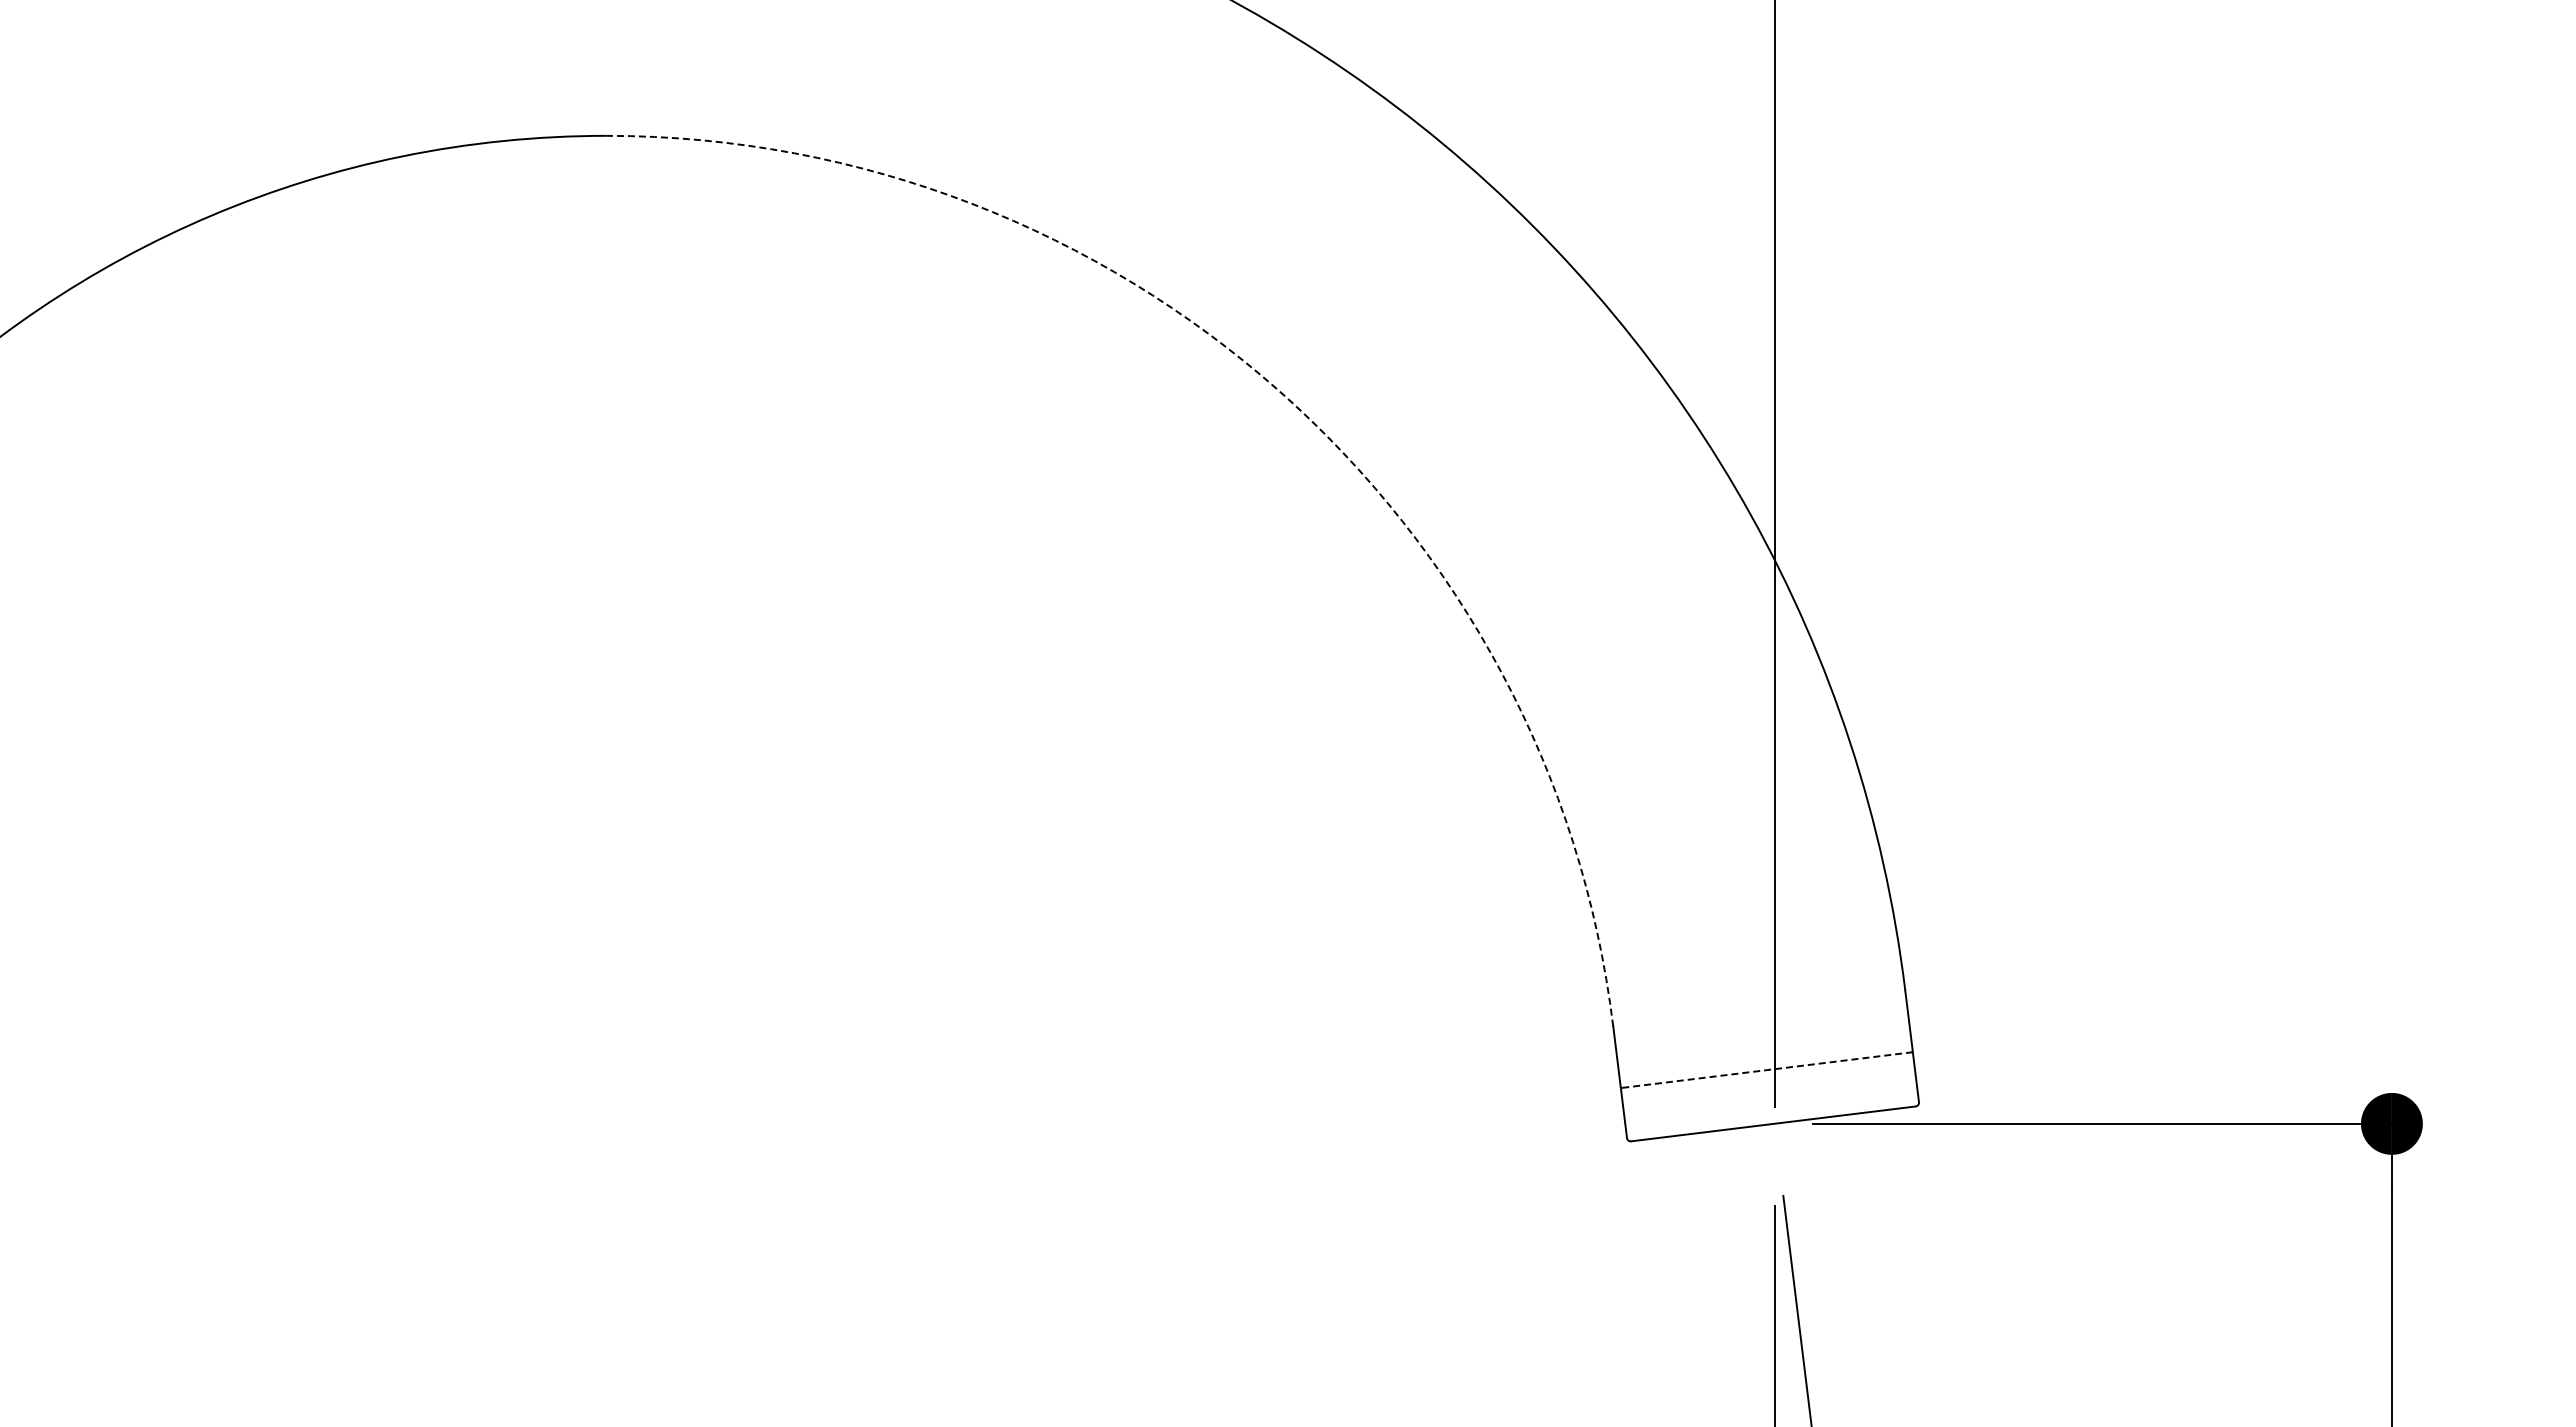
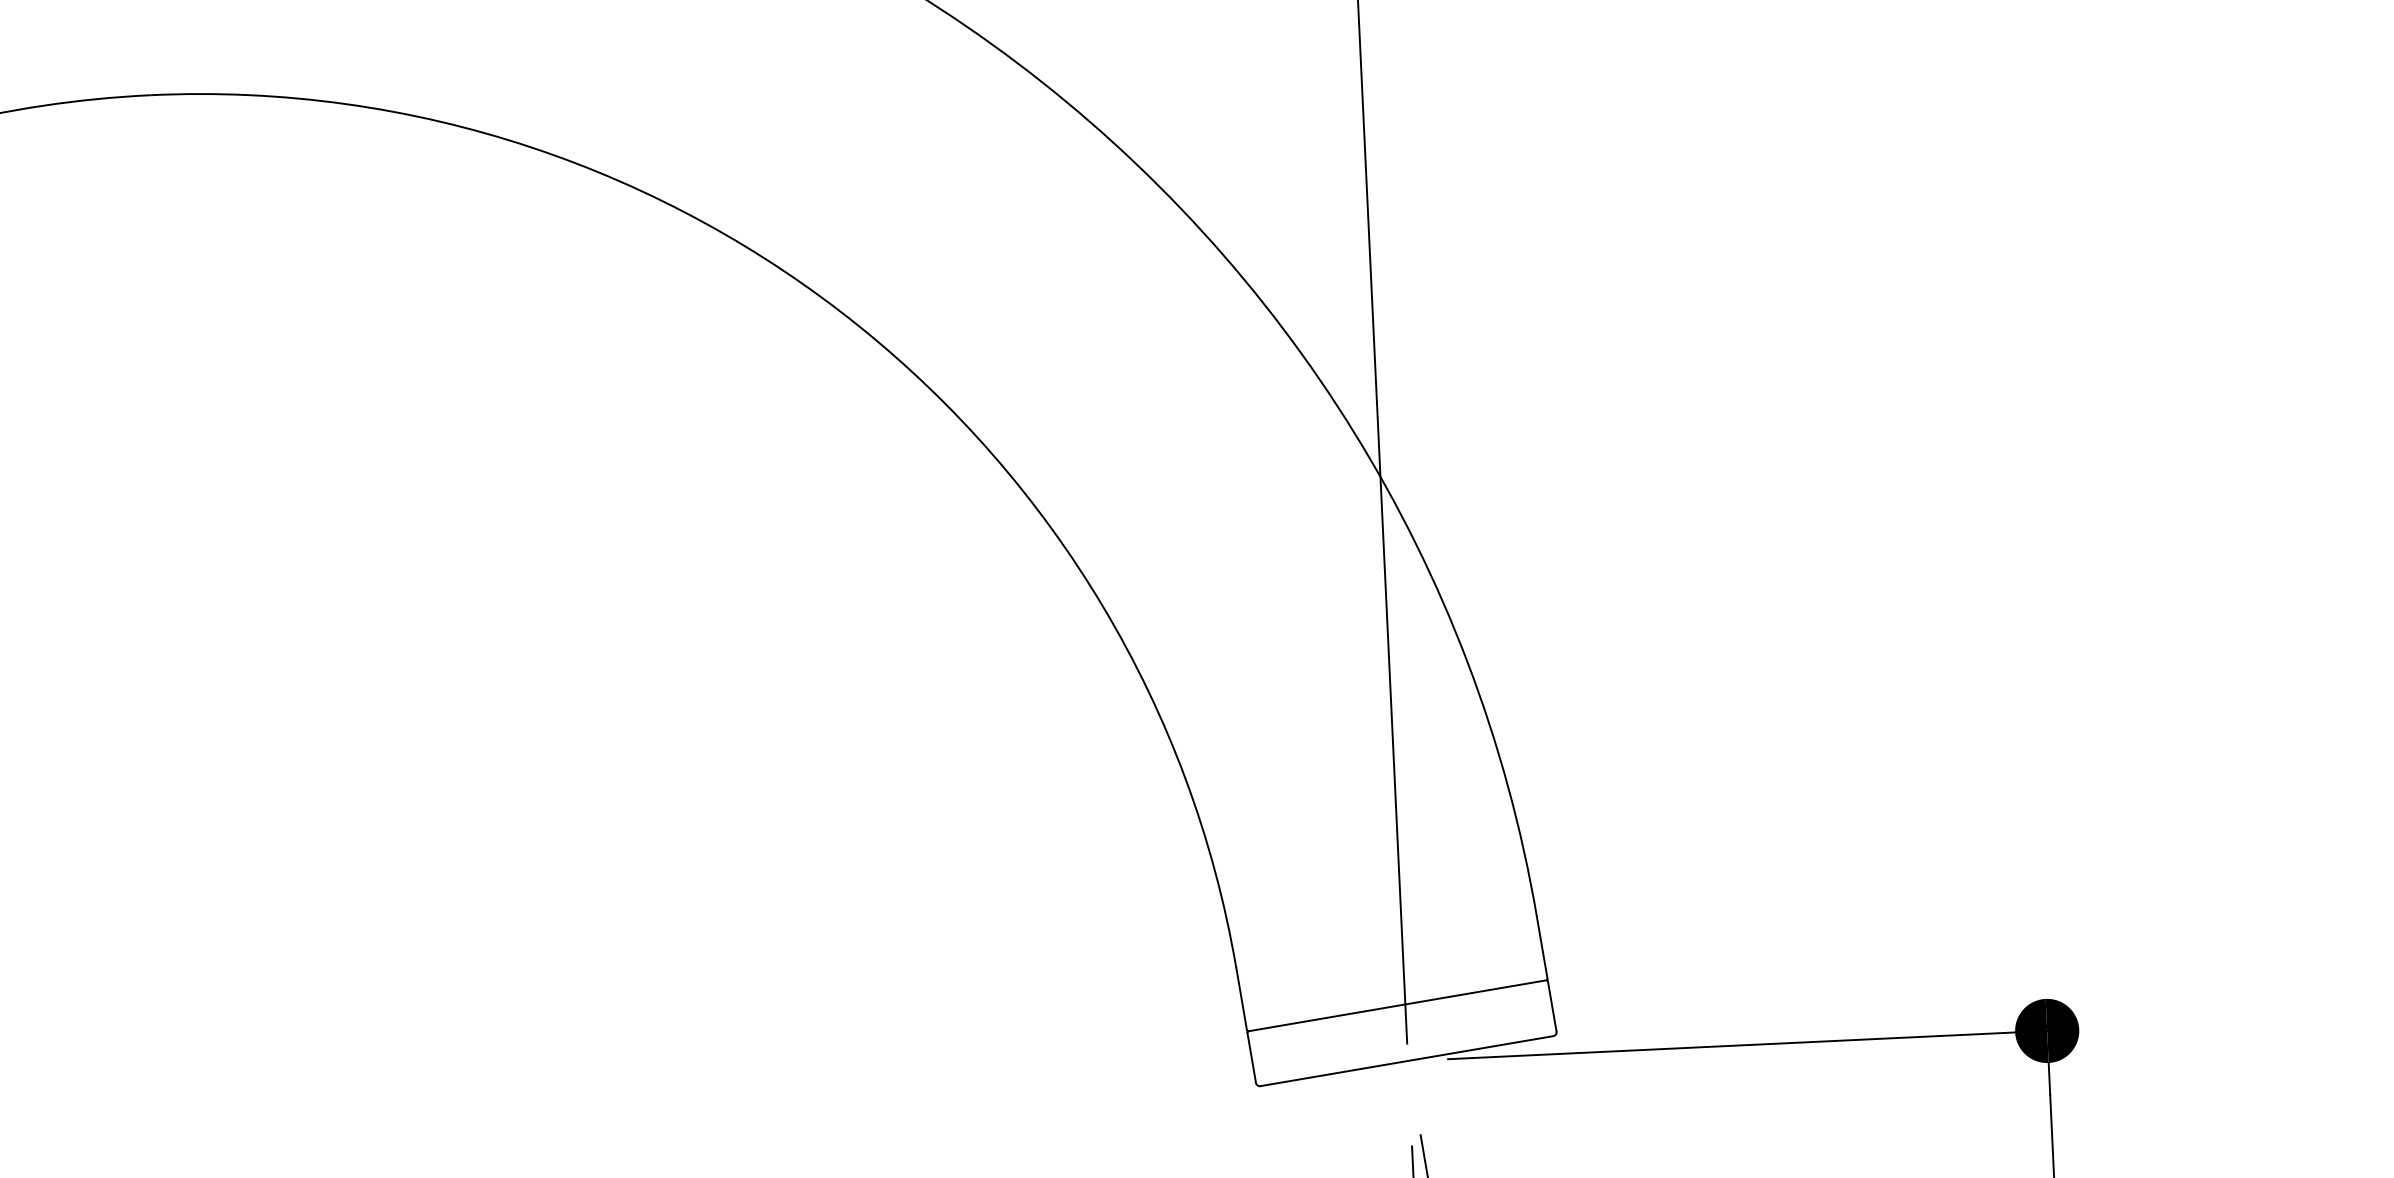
arc: (1278, 390) -> (858, 326), dashed -> solid
line: (1766, 1070) -> (1397, 1006), dashed -> solid

